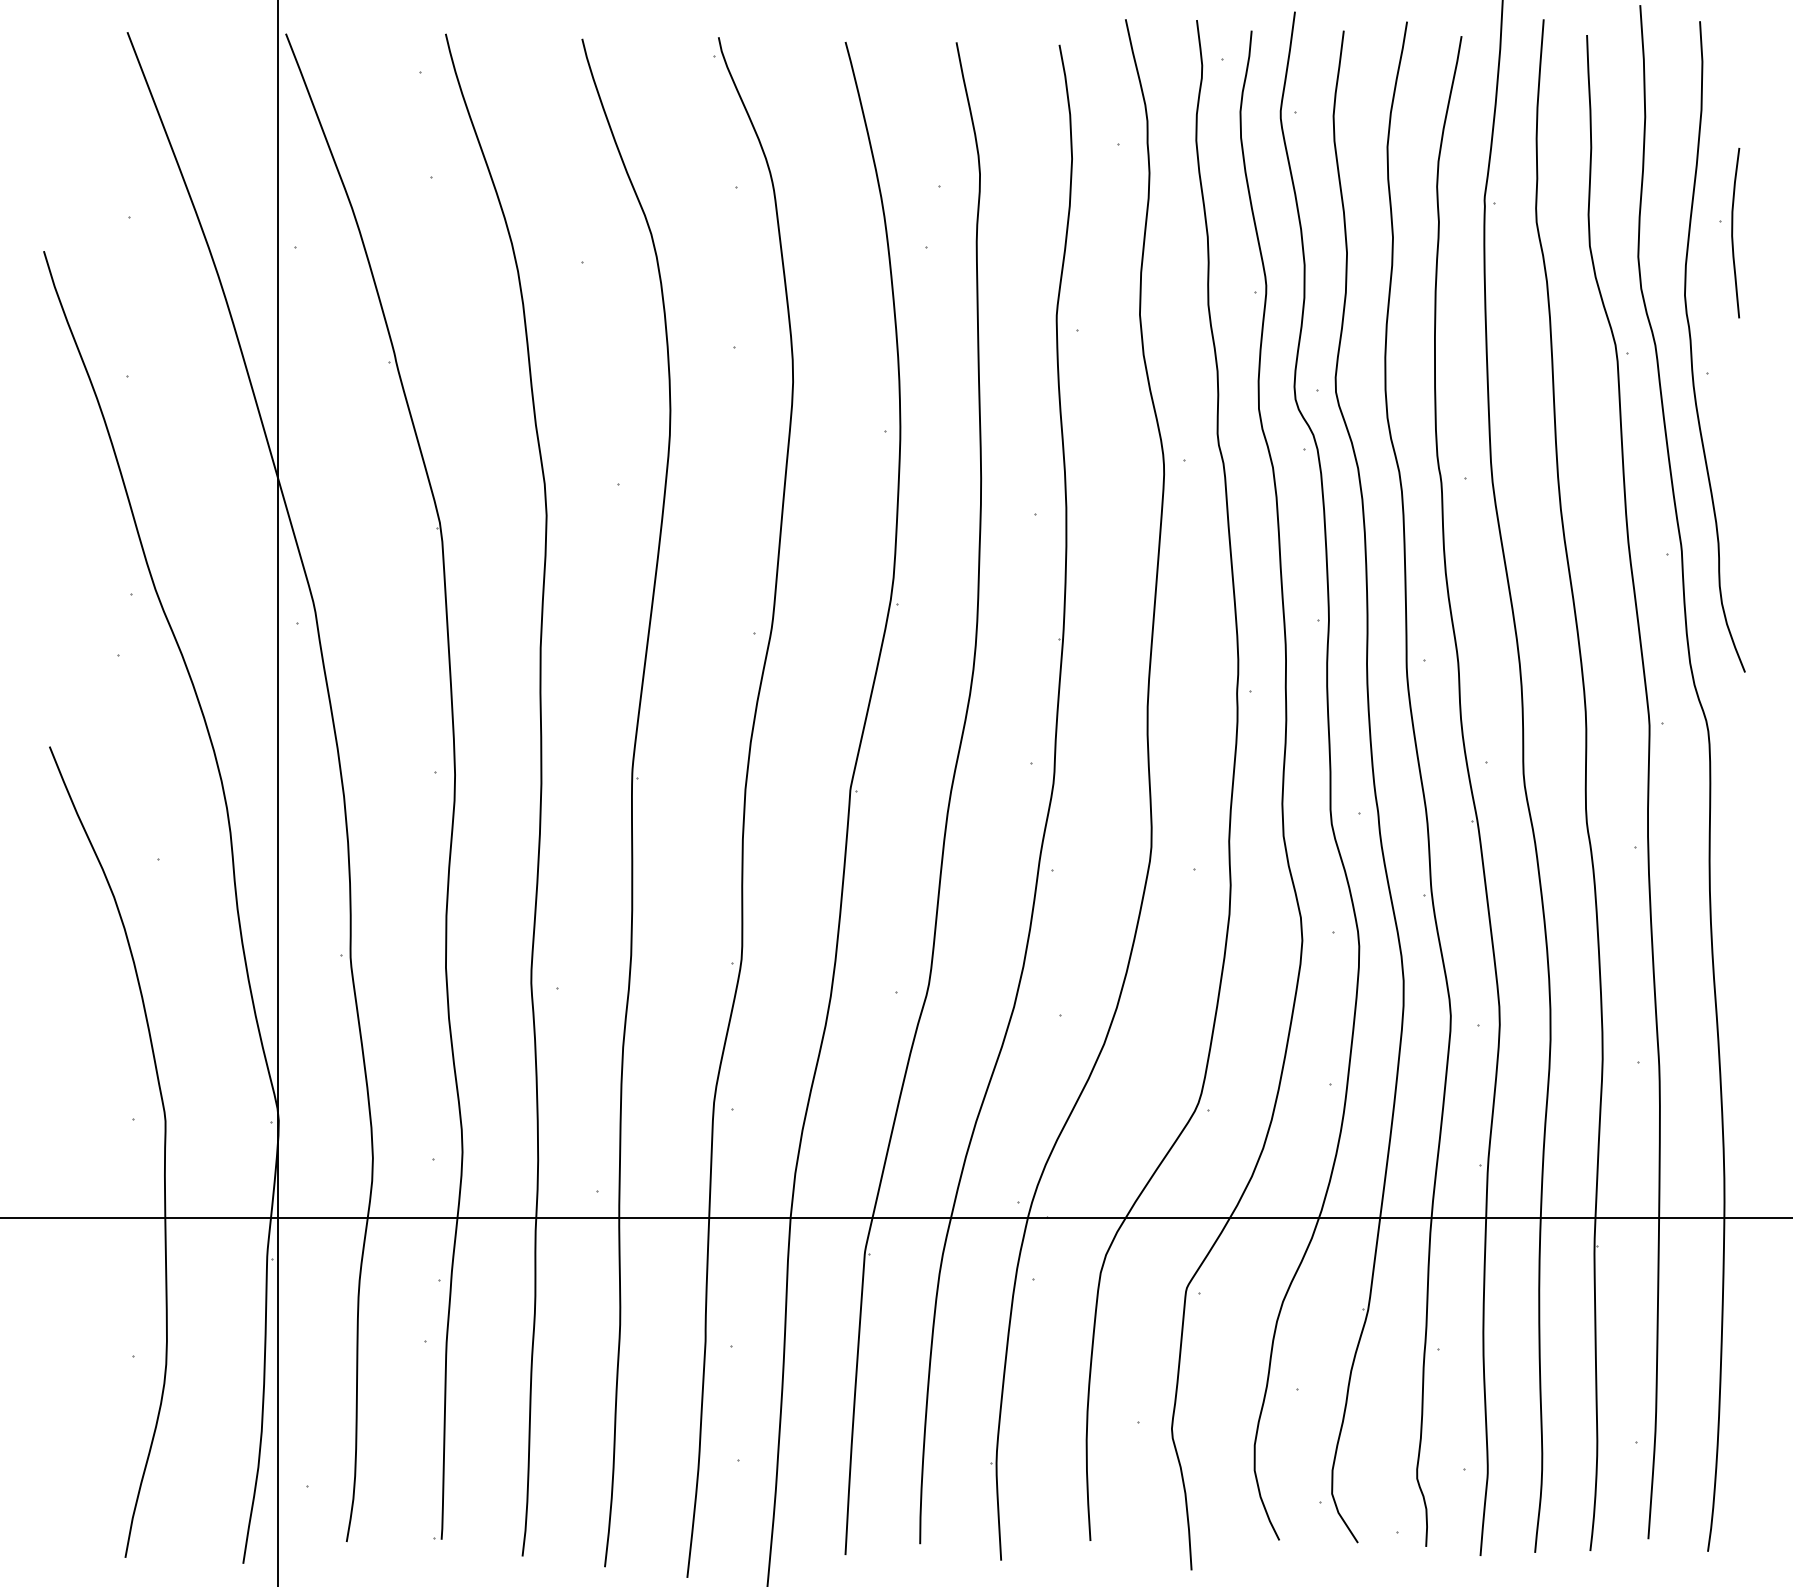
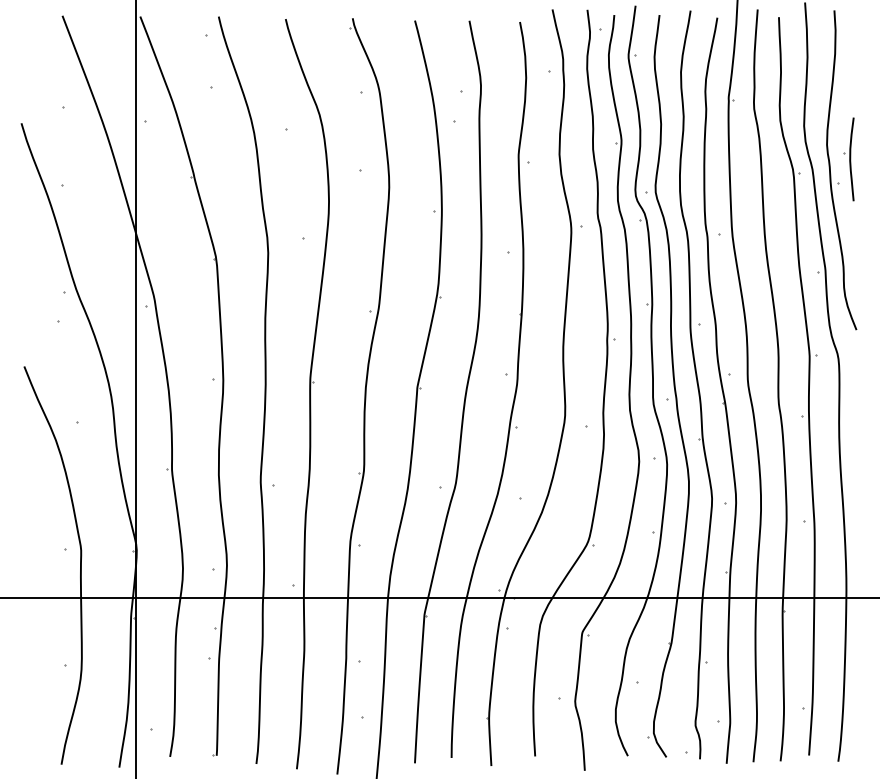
part: (1728, 233) -> (848, 159), moved

